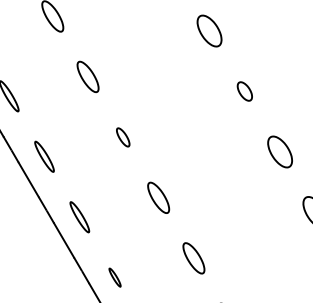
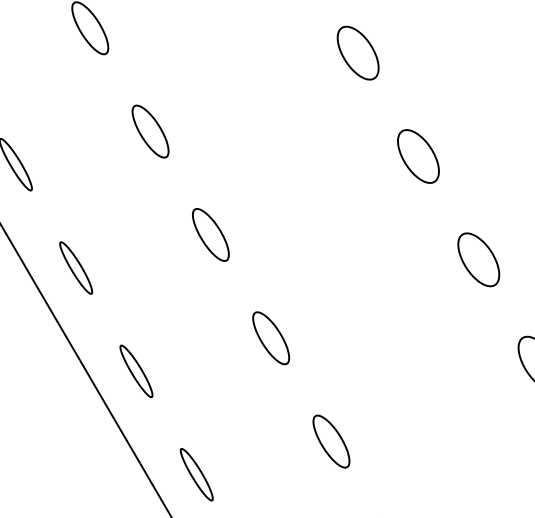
part: (244, 91) -> (417, 156), size x1.67
part: (122, 137) -> (209, 235), size x1.67
part: (114, 277) -> (195, 474), size x1.67

